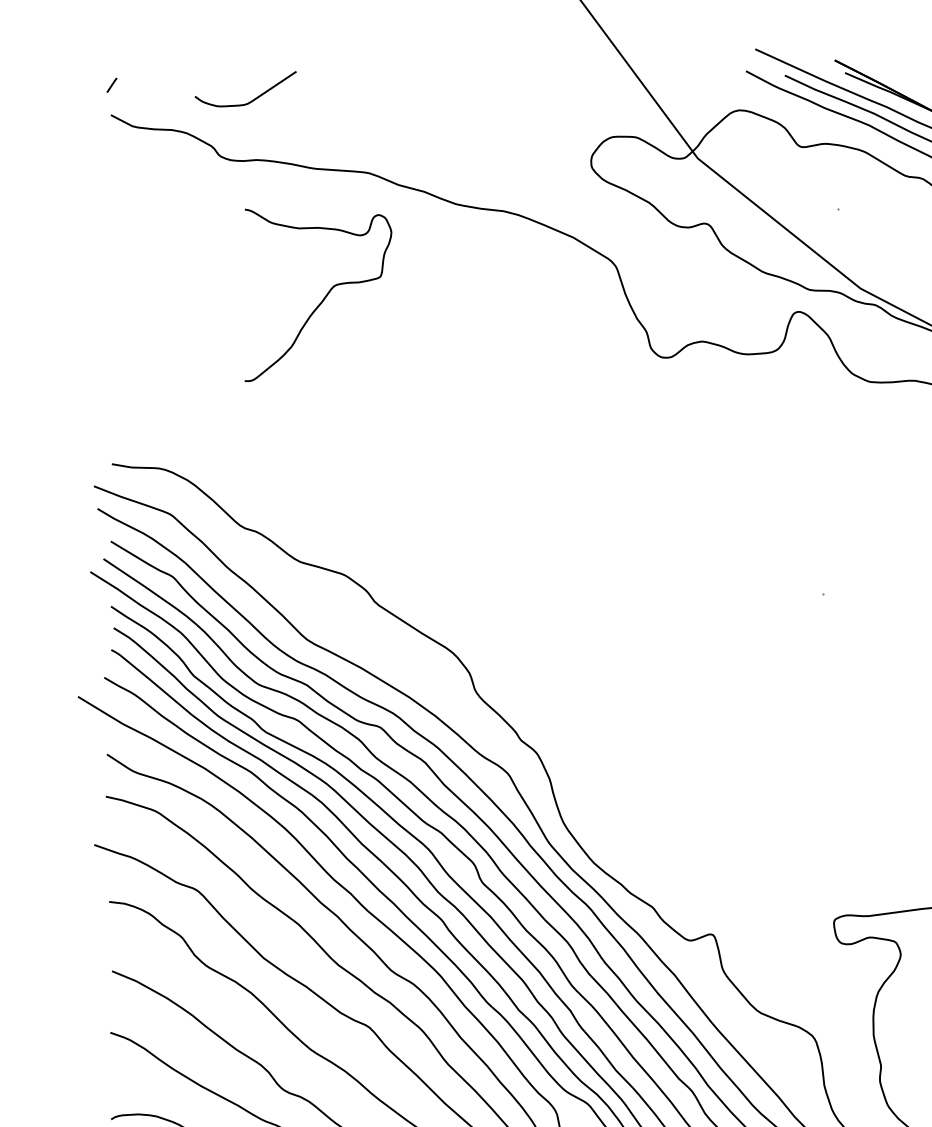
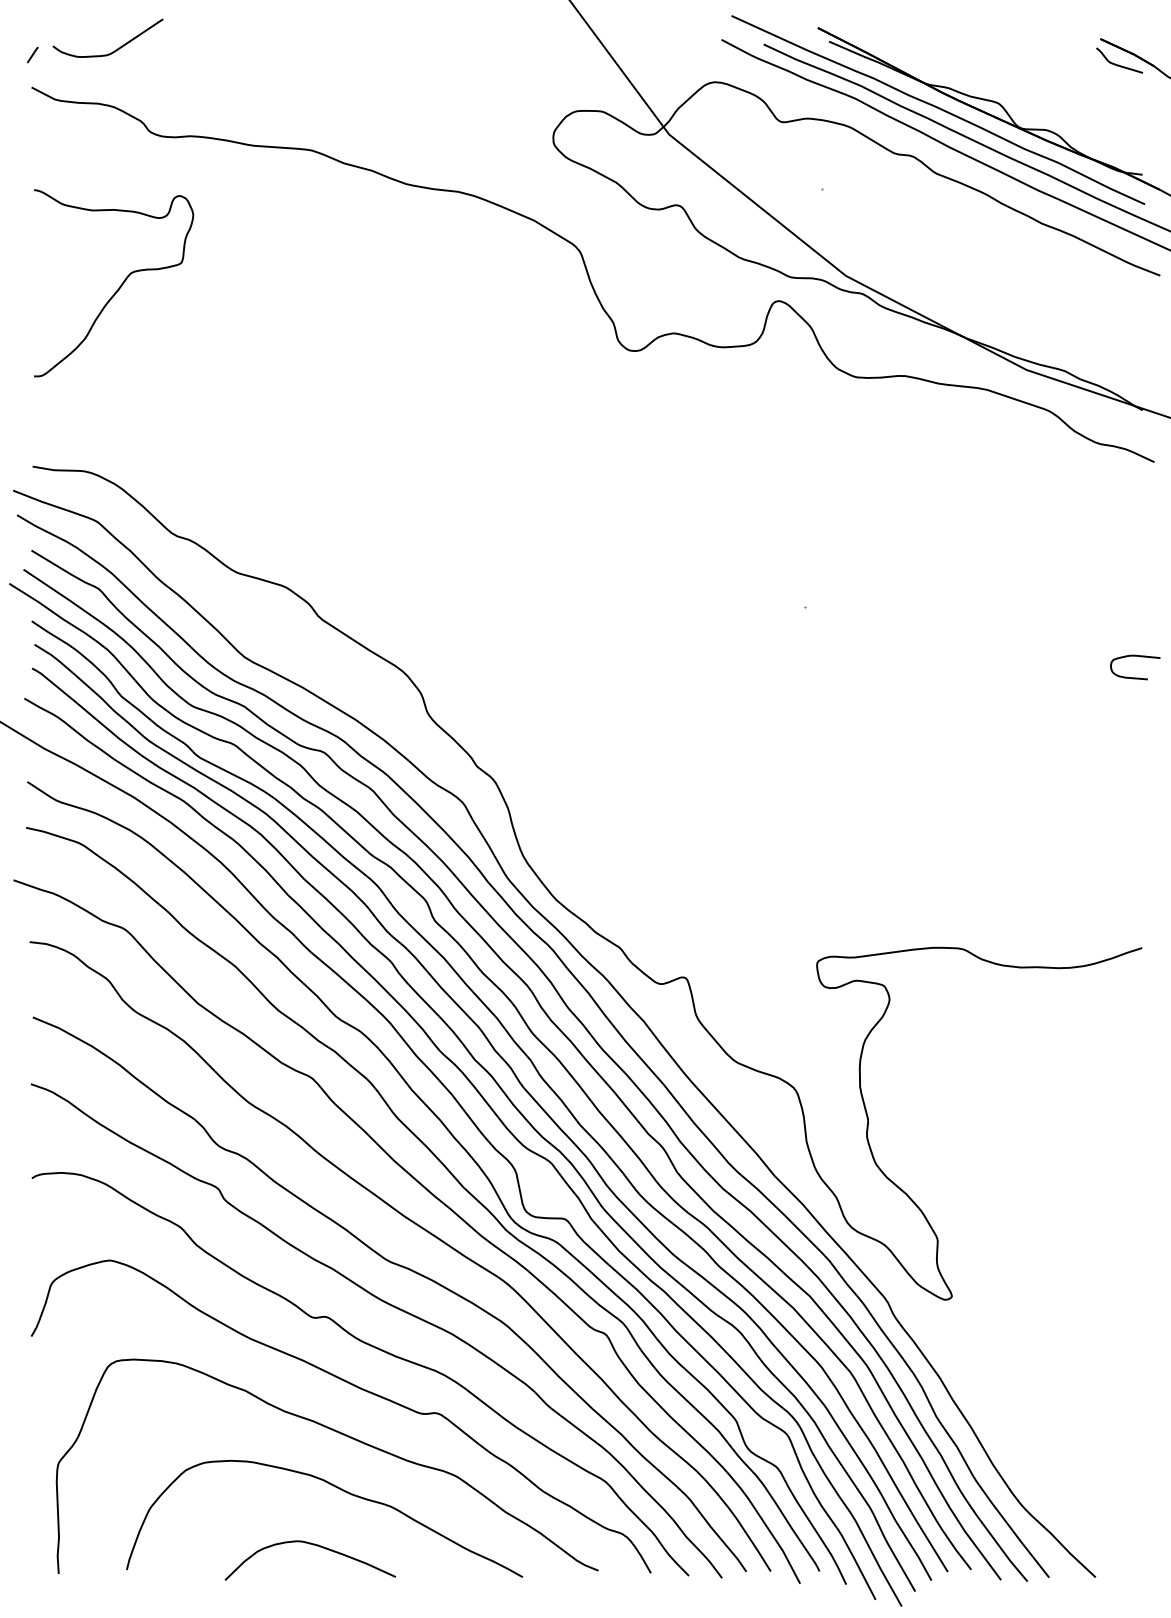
curve: (252, 99) -> (115, 49), moved
curve: (322, 299) -> (118, 287), moved

